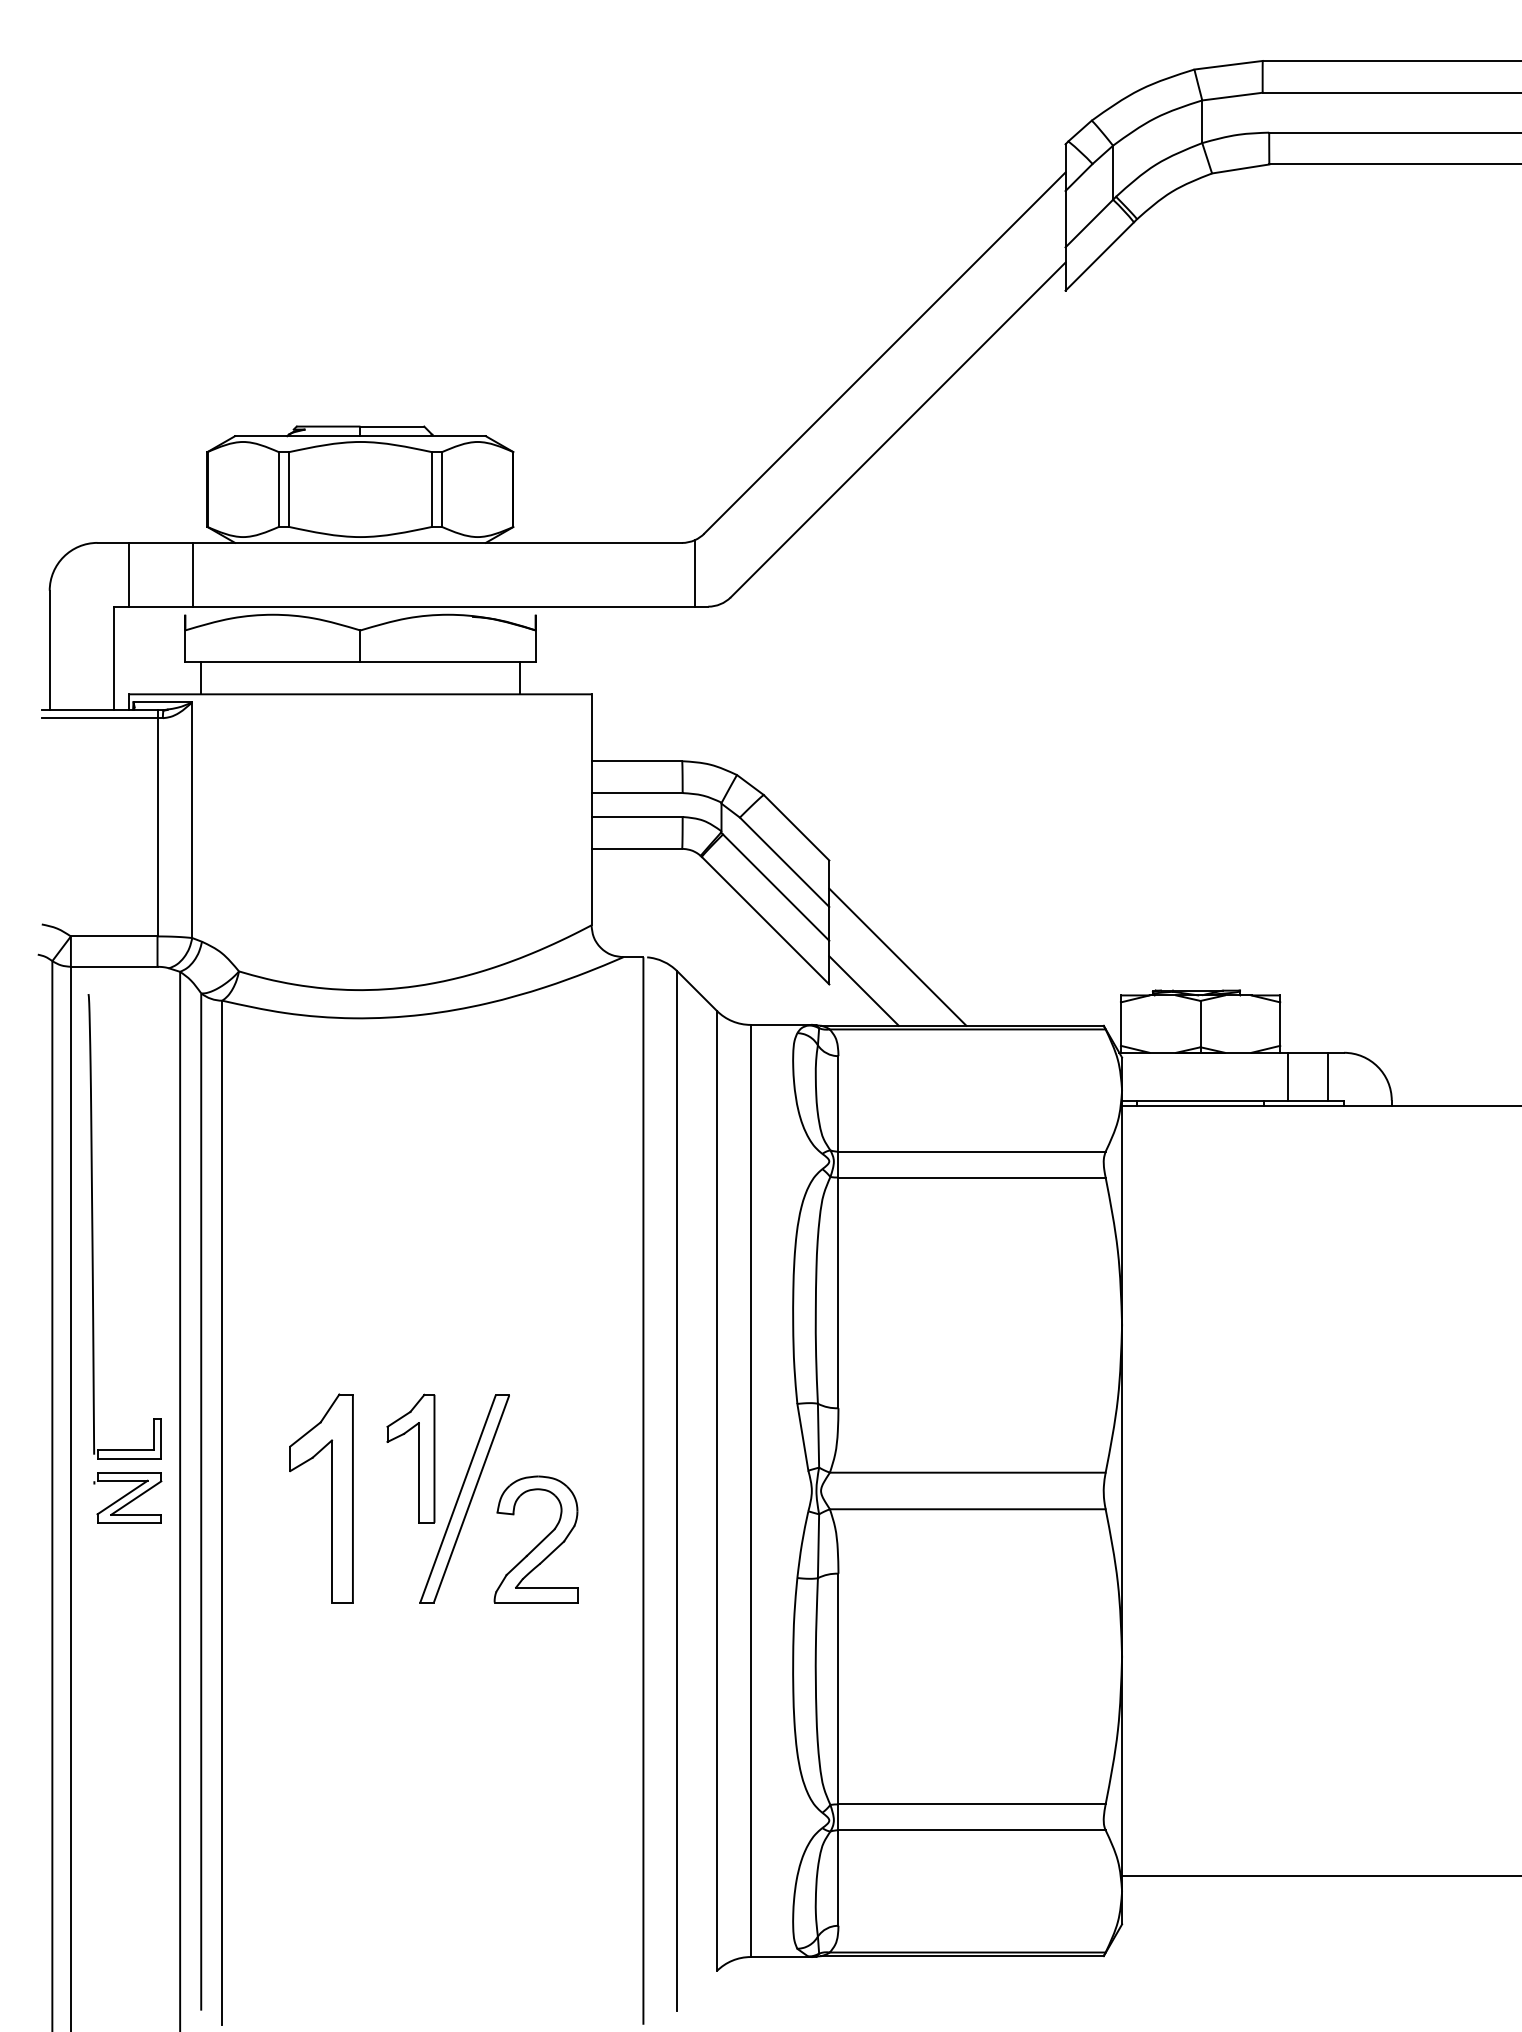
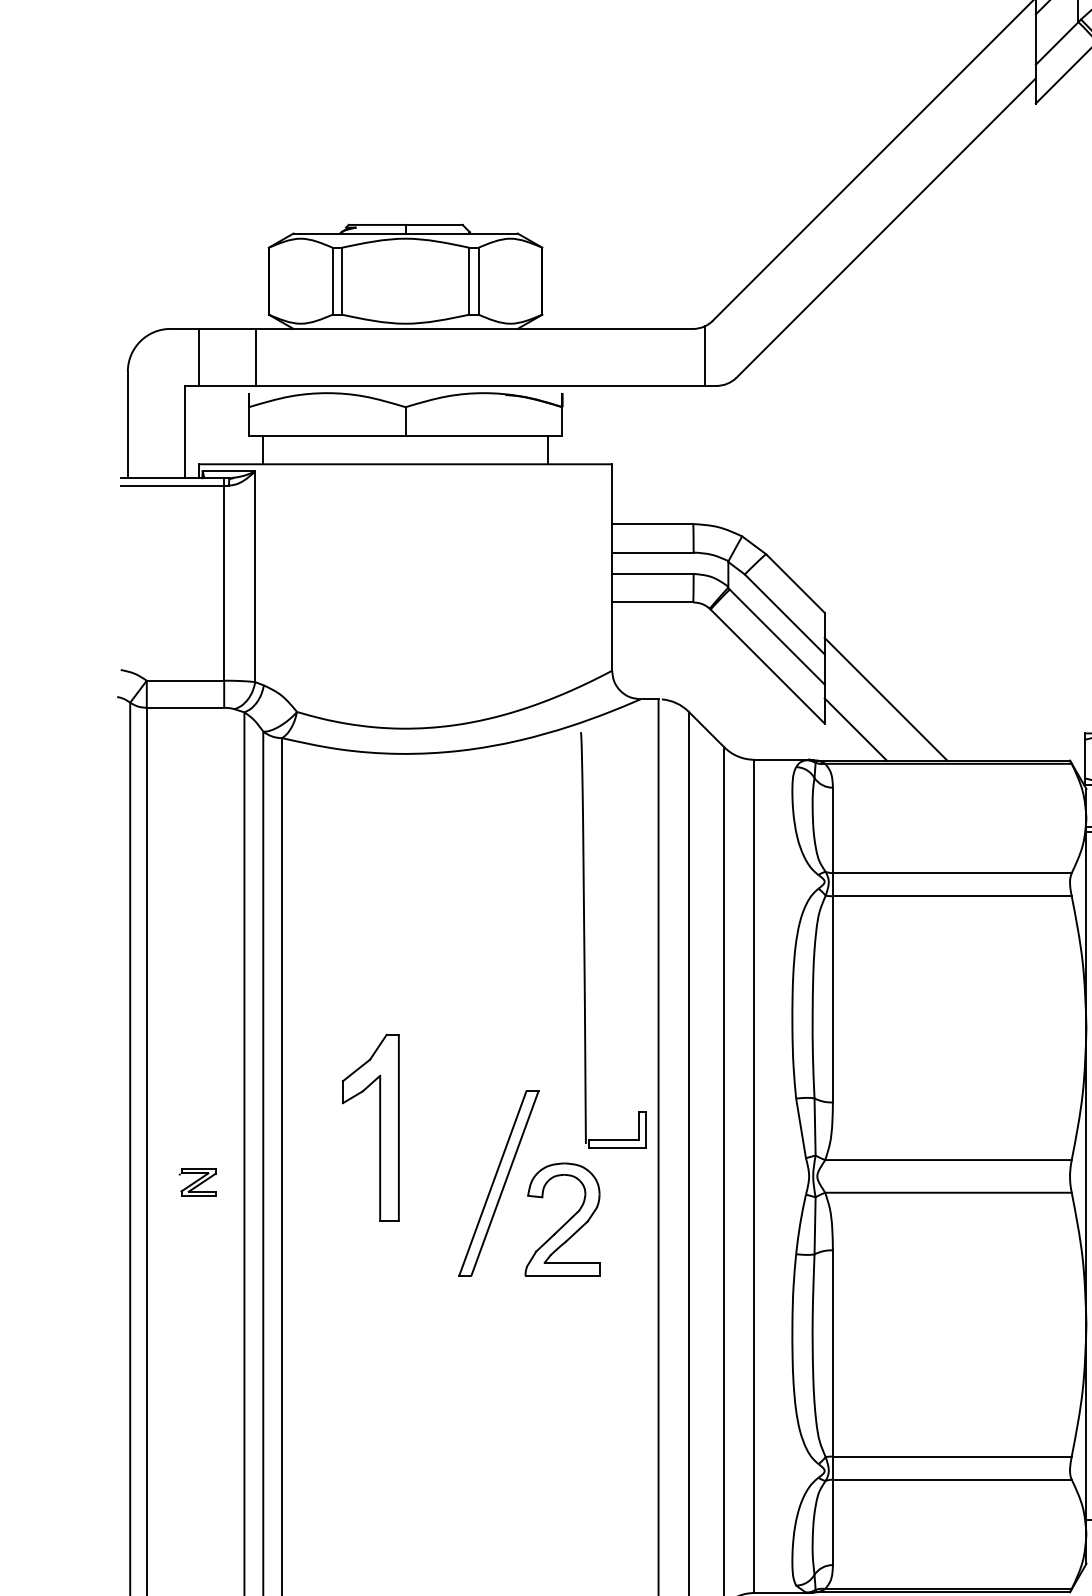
part: (93, 1226) -> (585, 939), moved
part: (418, 1458) -> (457, 1147), removed
part: (127, 1497) -> (197, 1182), size x0.6
part: (331, 1498) -> (379, 1127), moved

